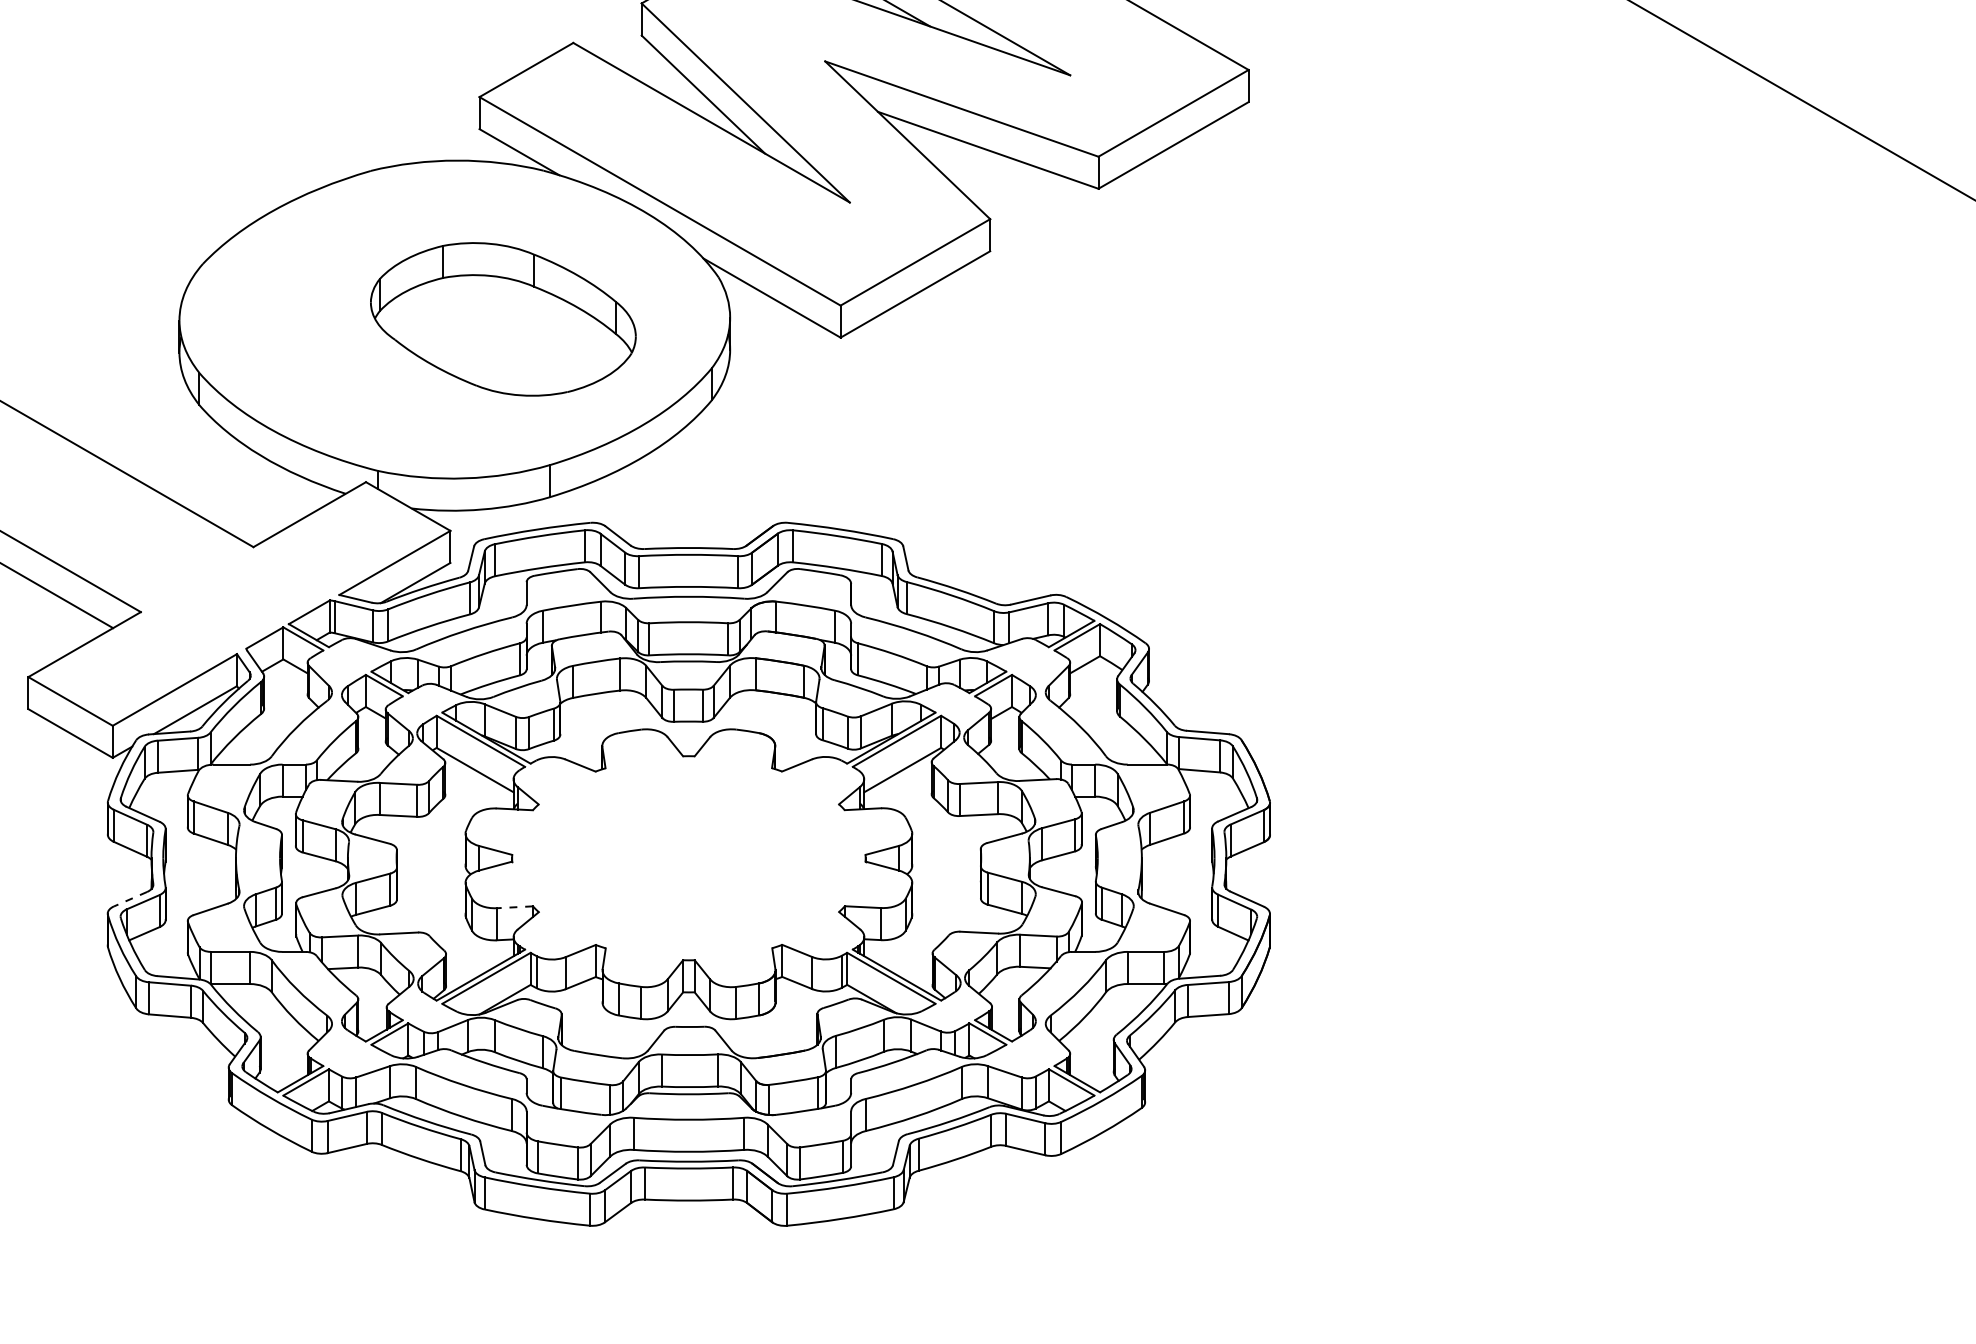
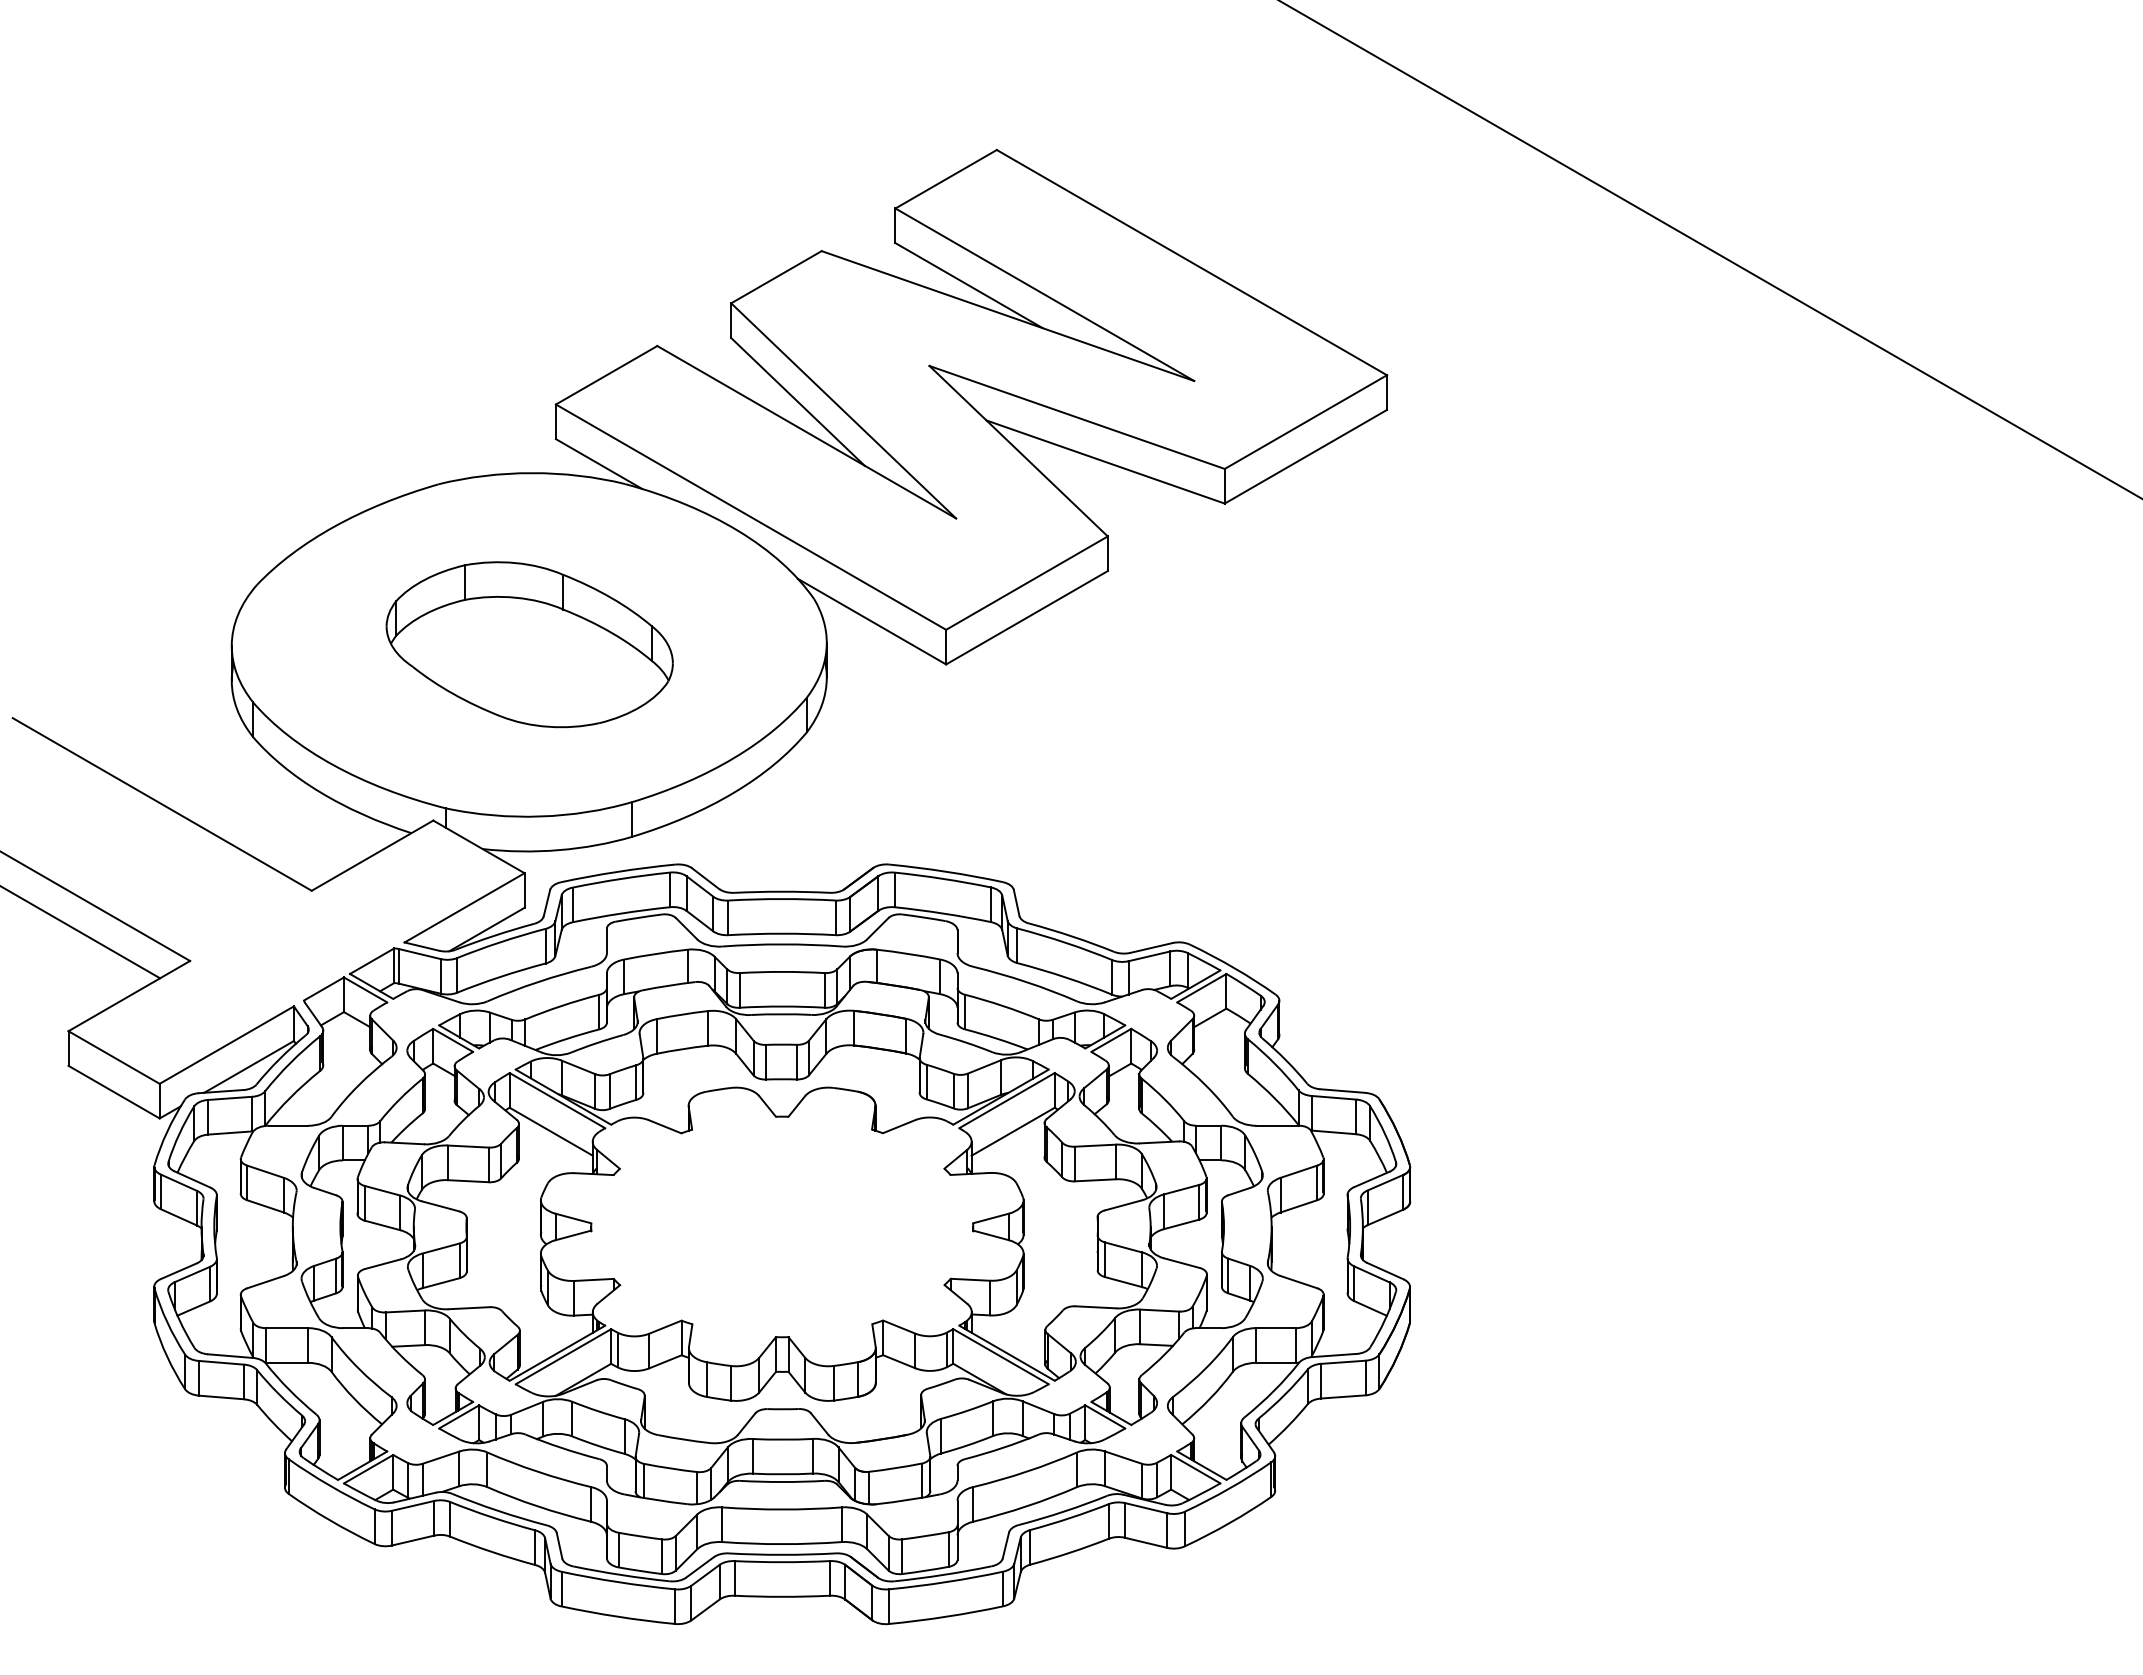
part: (503, 319) -> (529, 644), moved
line: (130, 899) -> (178, 1271), dashed -> solid
line: (515, 906) -> (594, 1279), dashed -> solid

